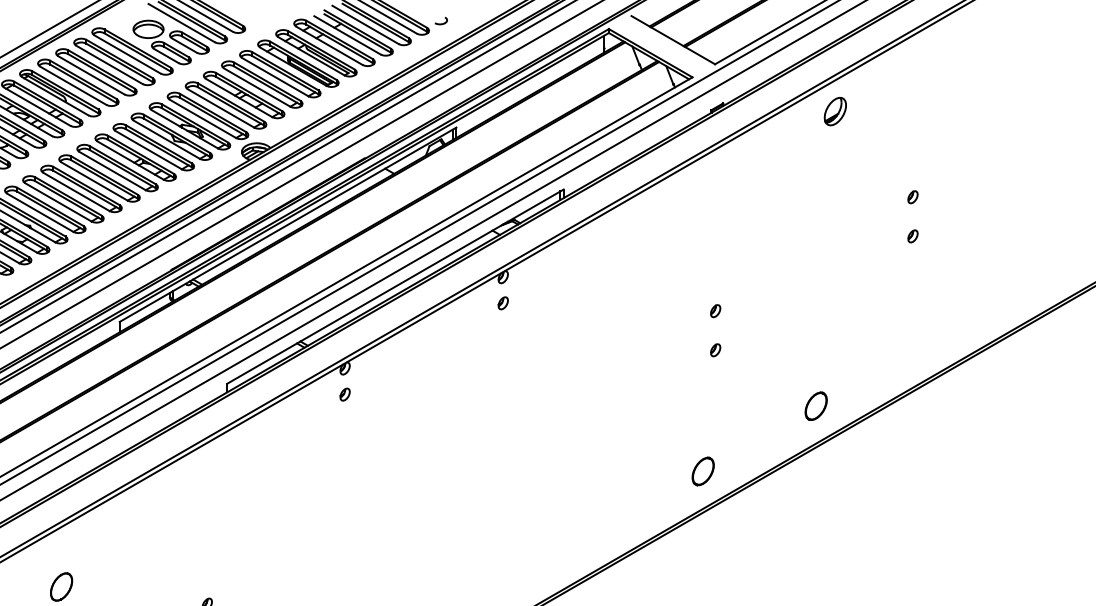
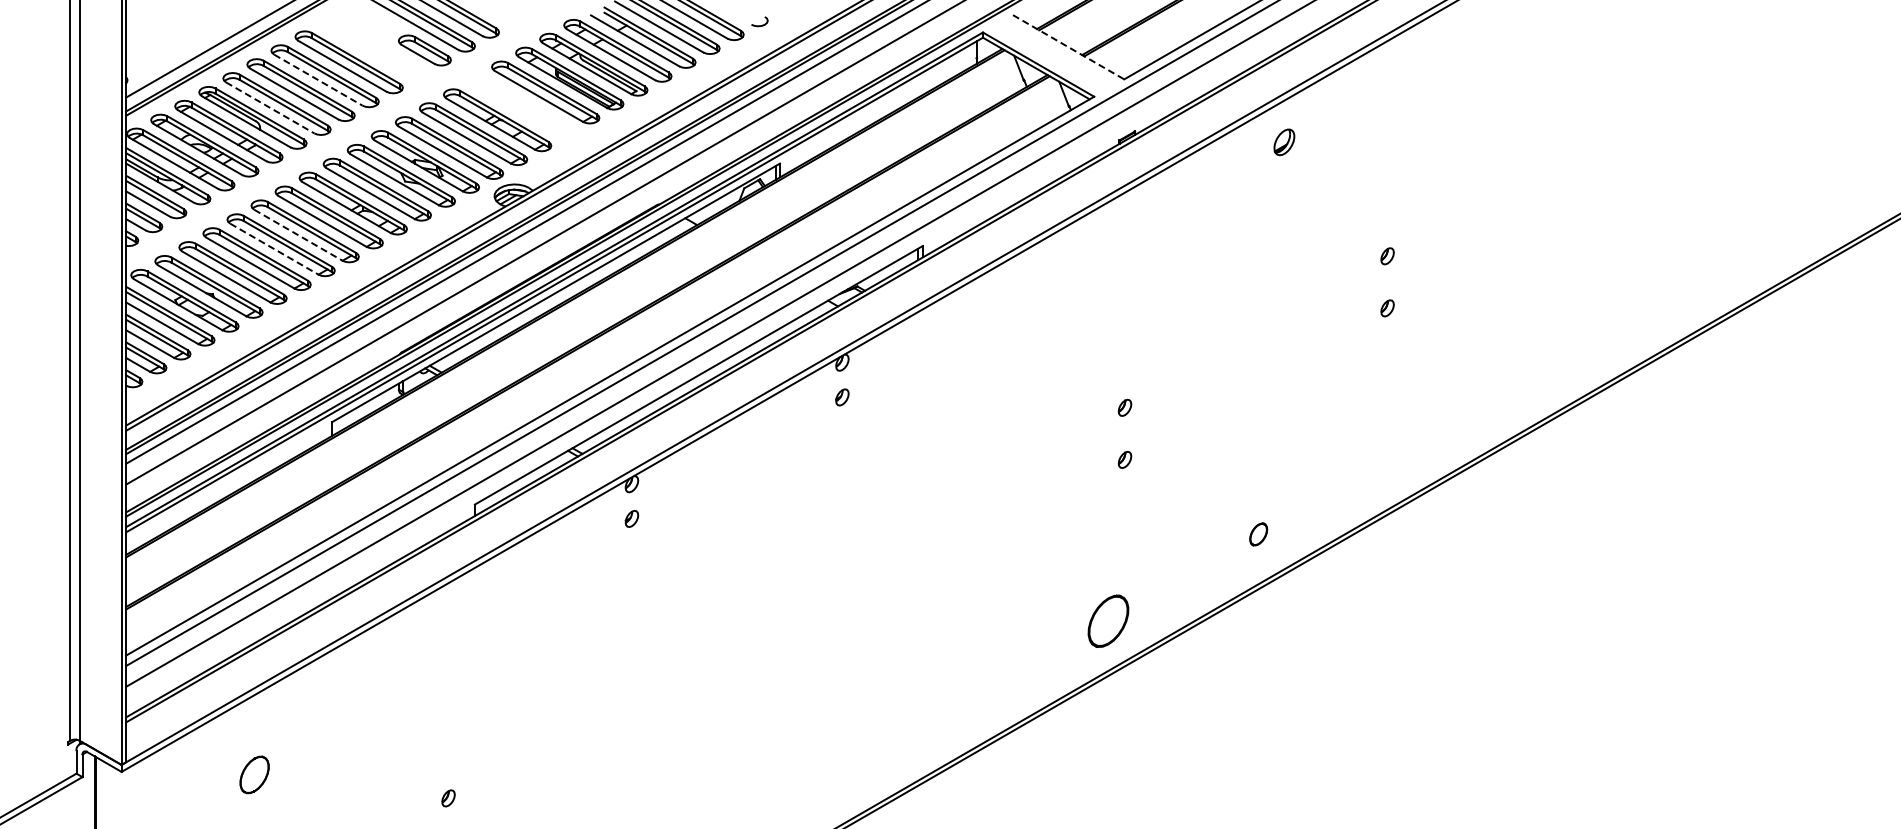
line: (673, 40) -> (1069, 47), solid -> dashed
part: (162, 42) -> (388, 50), removed
line: (109, 65) -> (318, 80), solid -> dashed
part: (262, 84) -> (521, 106), removed
line: (73, 85) -> (270, 107), solid -> dashed
part: (835, 111) -> (1284, 142), size x0.7
line: (94, 181) -> (298, 235), solid -> dashed
line: (76, 192) -> (274, 249), solid -> dashed
part: (815, 406) -> (1258, 534), size x0.6
part: (703, 470) -> (1108, 620), size x1.4

